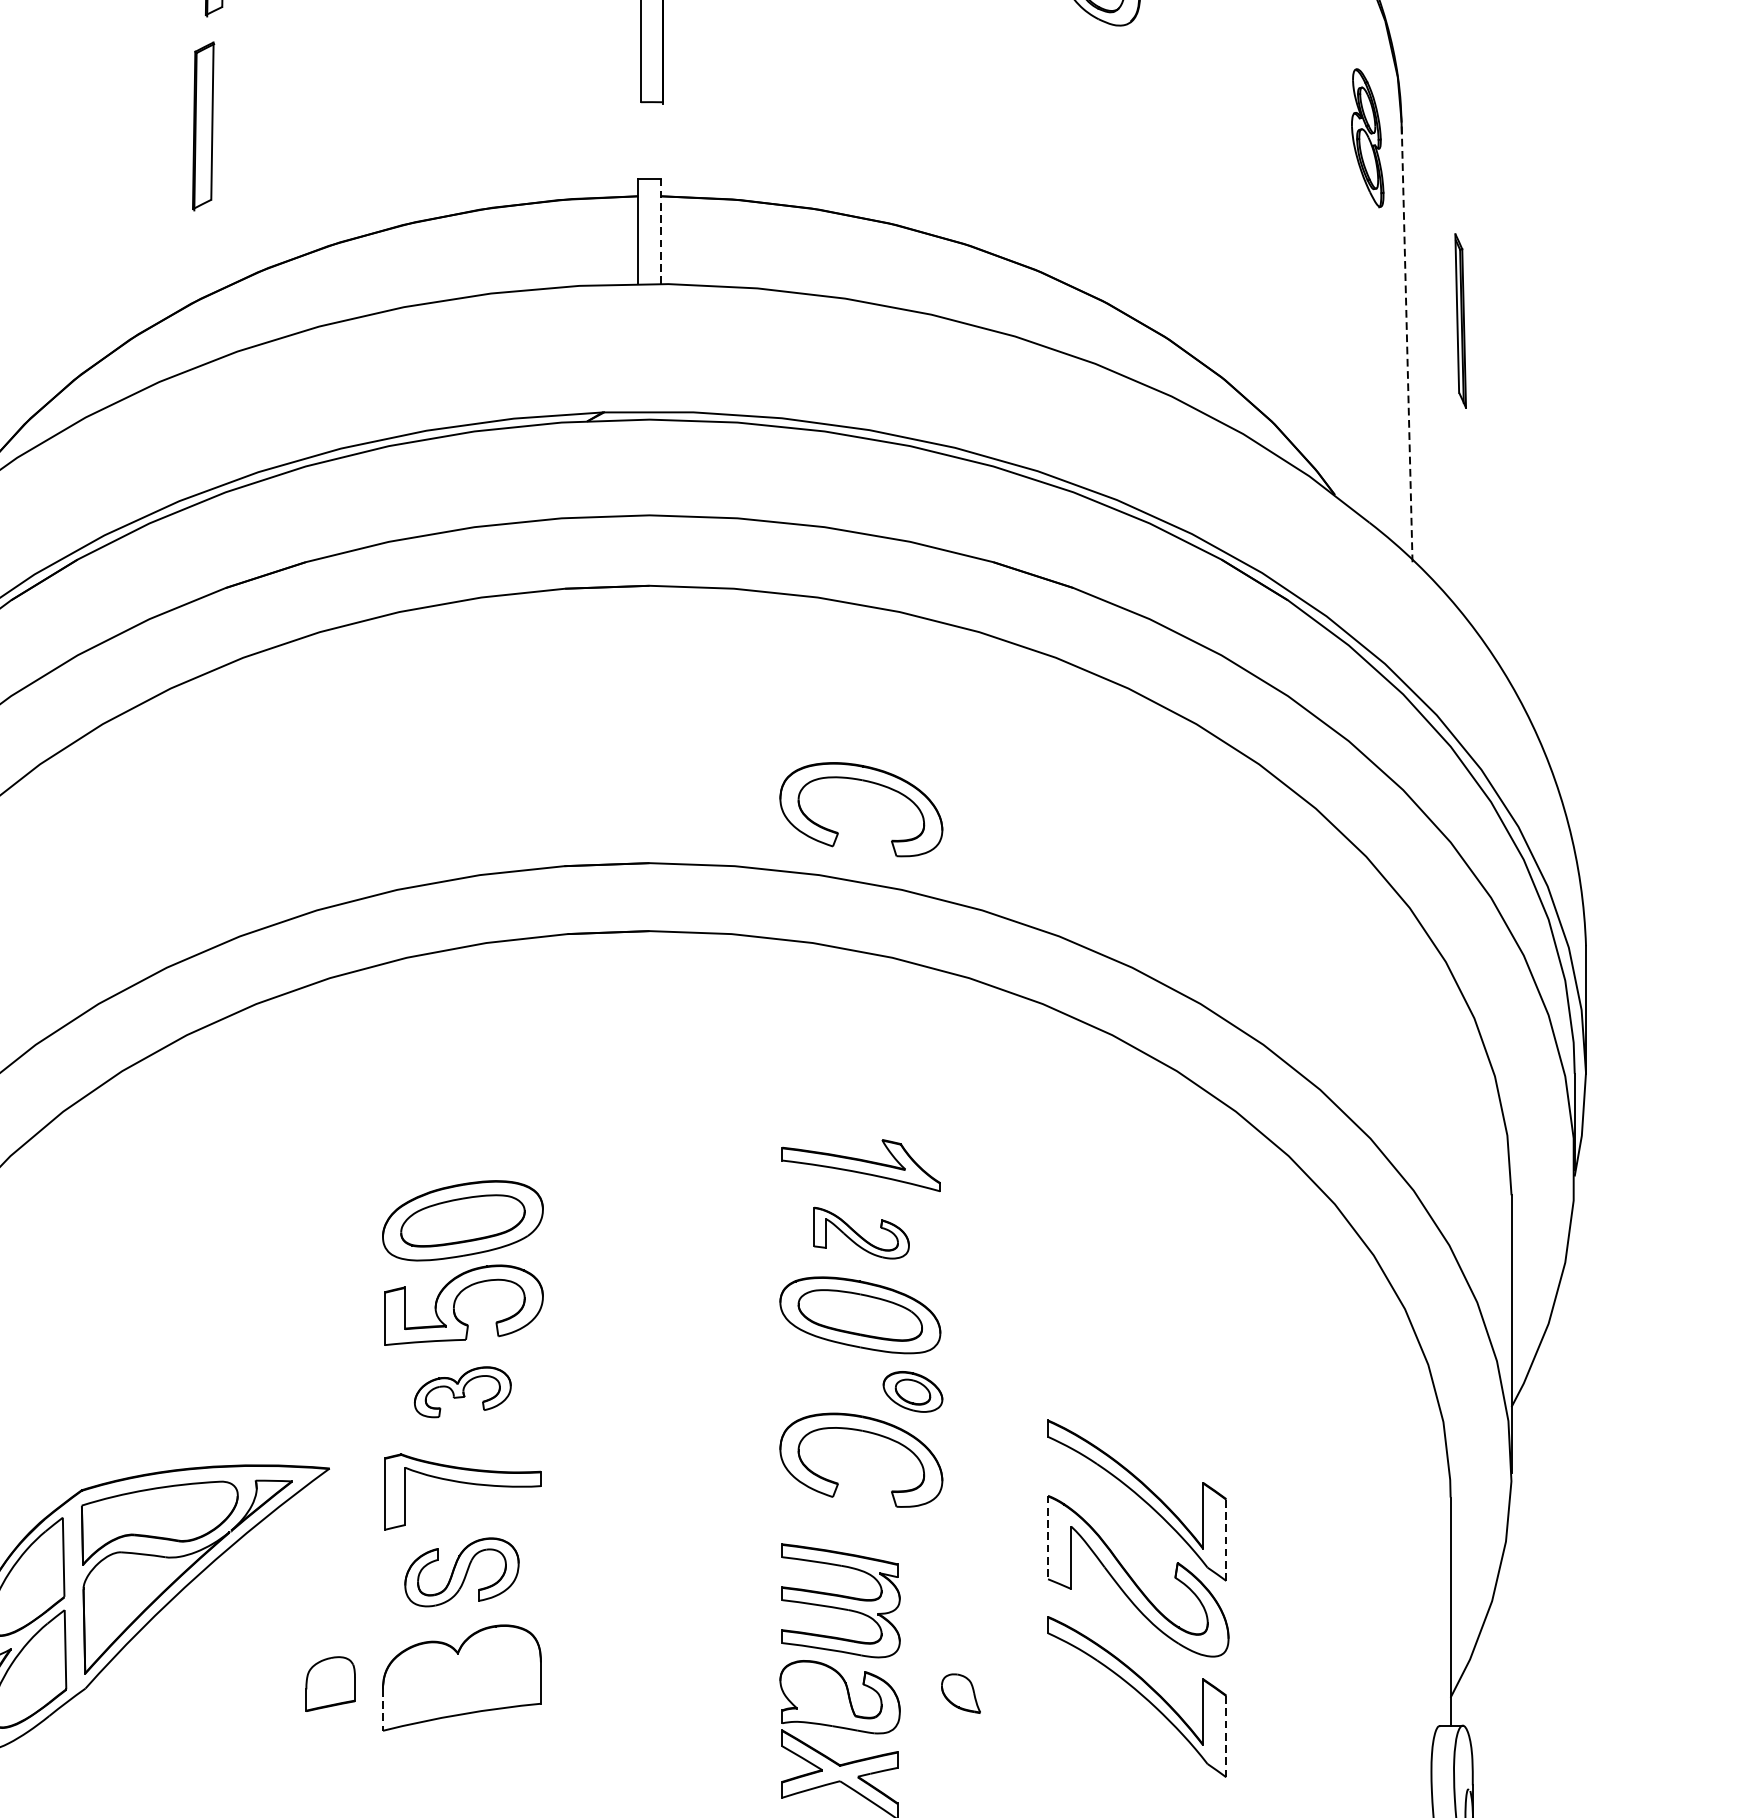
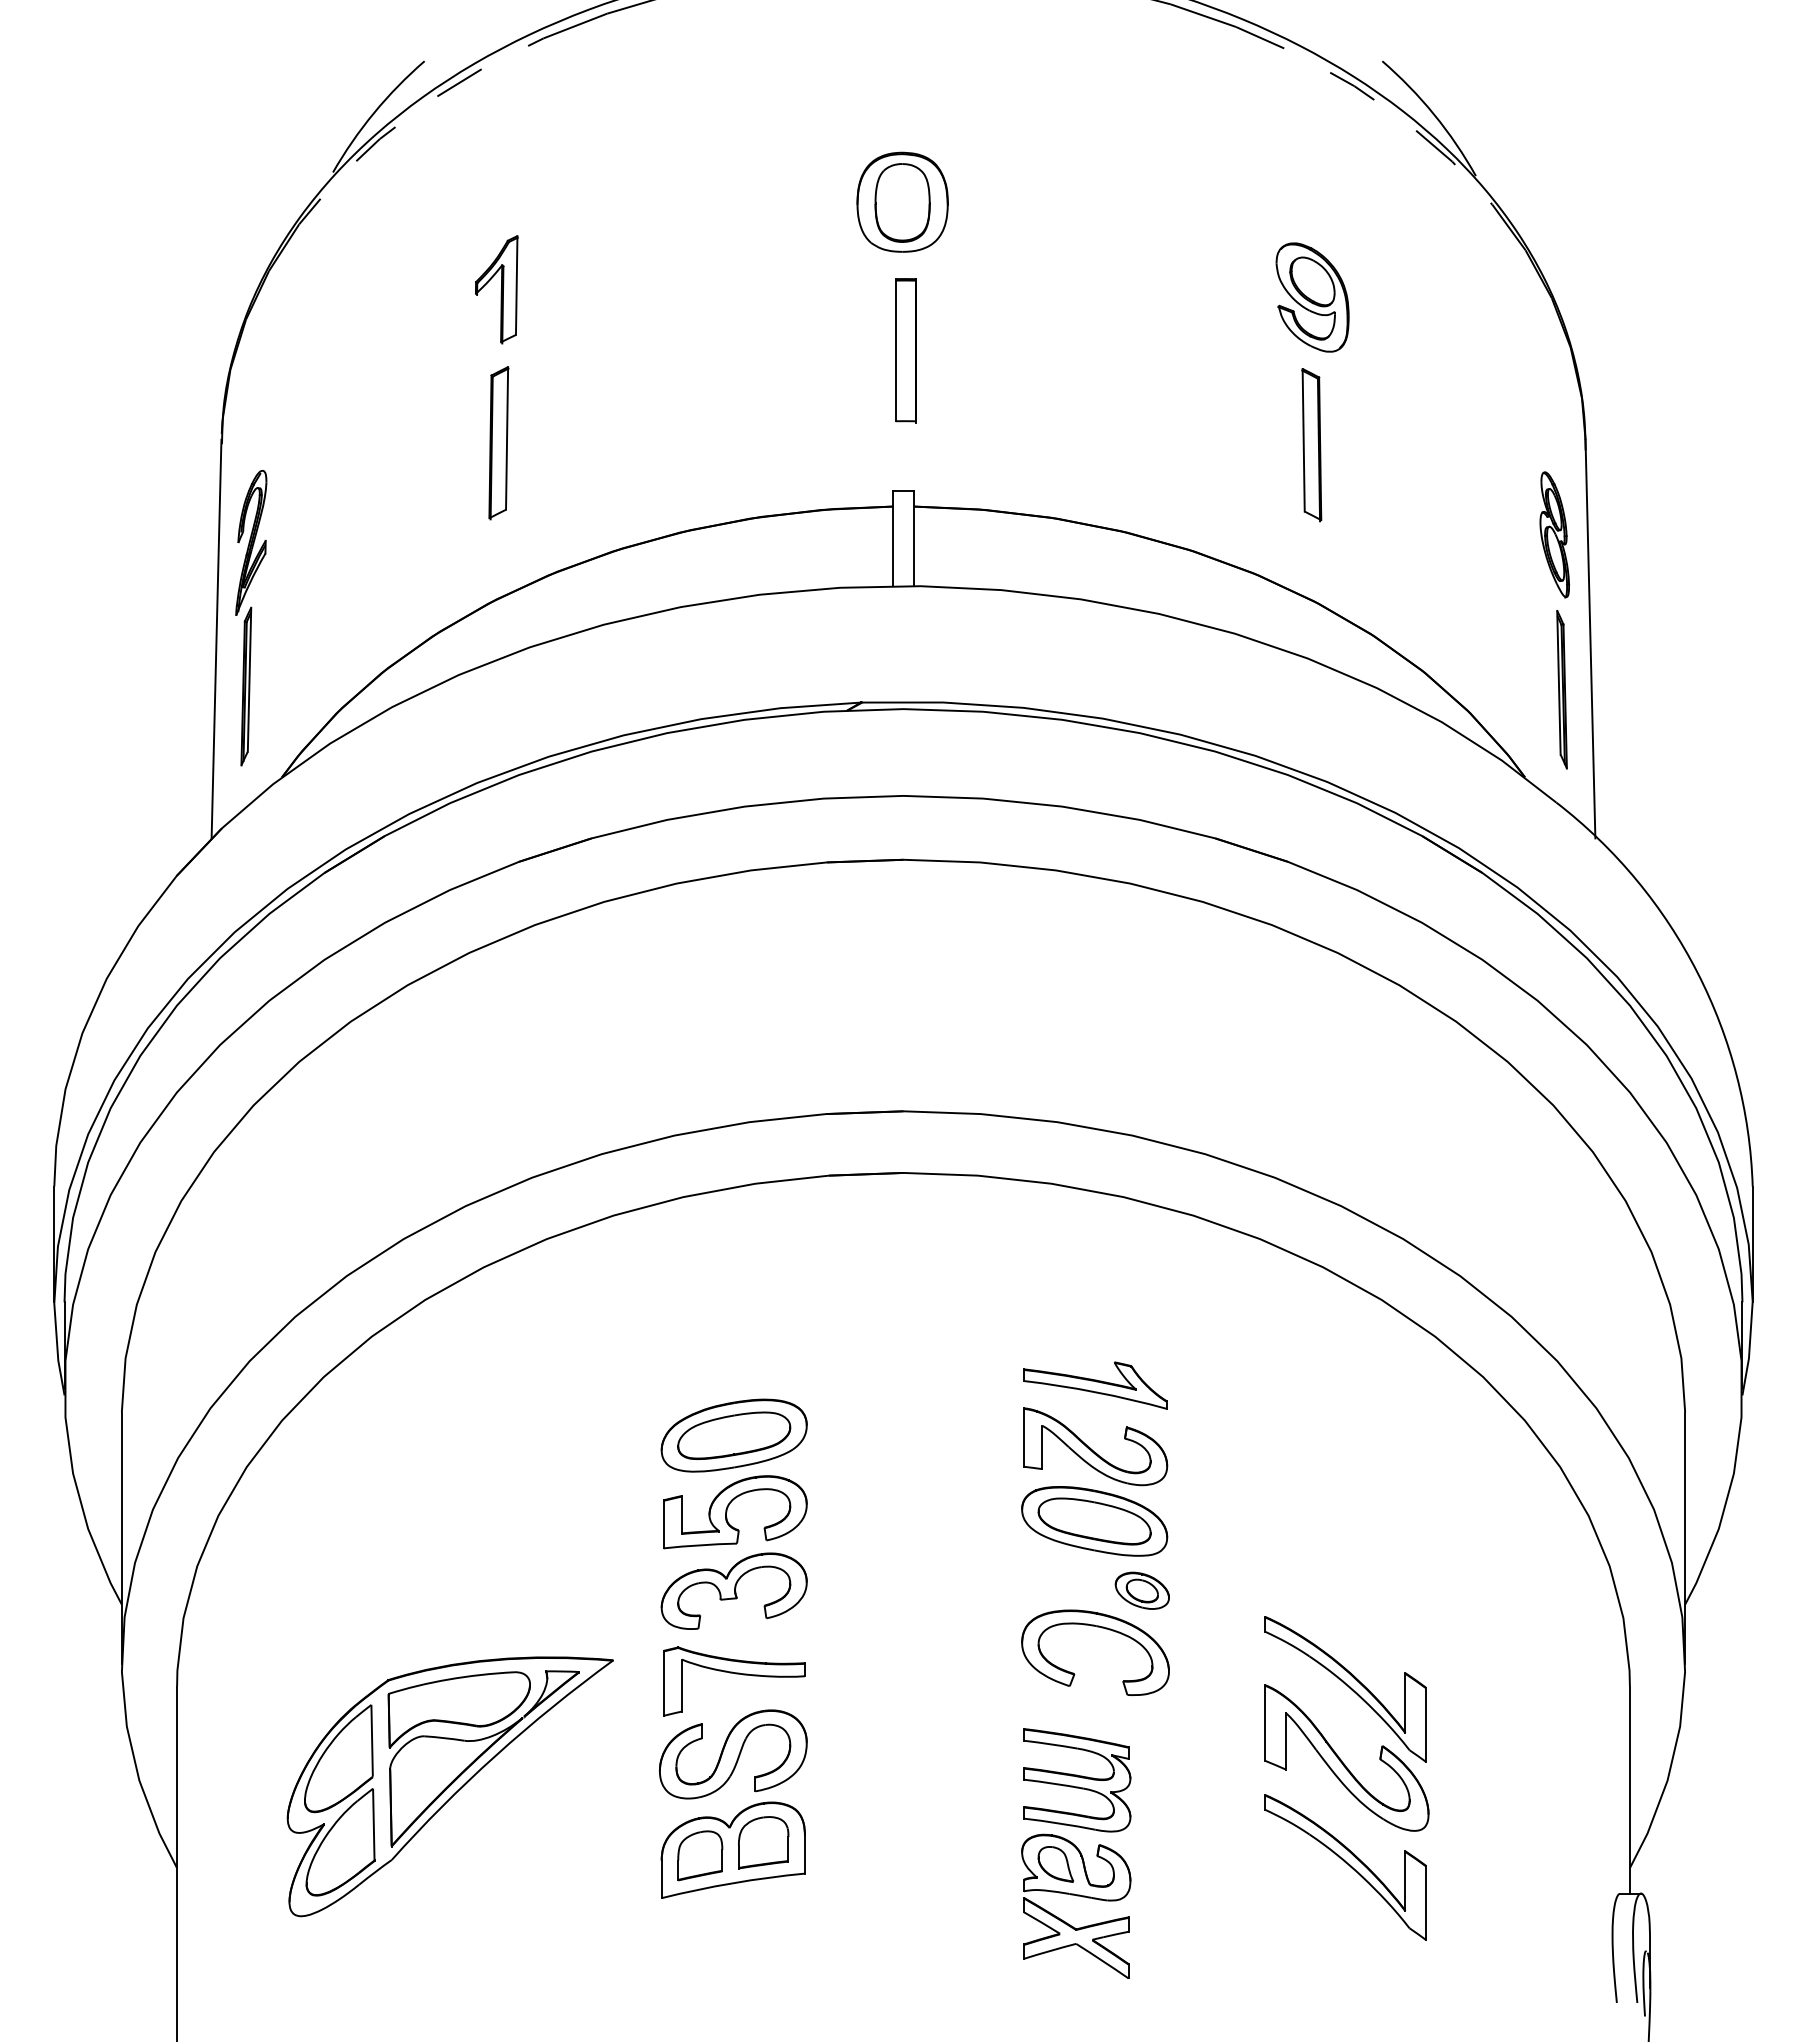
part: (1099, 128) -> (1311, 445), added
part: (1367, 137) -> (1554, 534), moved
line: (660, 231) -> (913, 538), dashed -> solid
part: (1460, 320) -> (1561, 689), moved
line: (1407, 341) -> (1590, 638), dashed -> solid
part: (867, 782) -> (1101, 1038), removed
part: (861, 1232) -> (1095, 1446), size x1.67
part: (462, 1391) -> (733, 1590), size x1.67
line: (1047, 1537) -> (1264, 1722), dashed -> solid
line: (1226, 1539) -> (1426, 1724), dashed -> solid
part: (462, 1572) -> (733, 1754), size x1.43
part: (495, 1669) -> (763, 1842), added
part: (330, 1683) -> (700, 1855), moved
part: (960, 1693) -> (1055, 1864), moved
line: (382, 1710) -> (661, 1879), dashed -> solid
line: (1226, 1735) -> (1426, 1902), dashed -> solid

